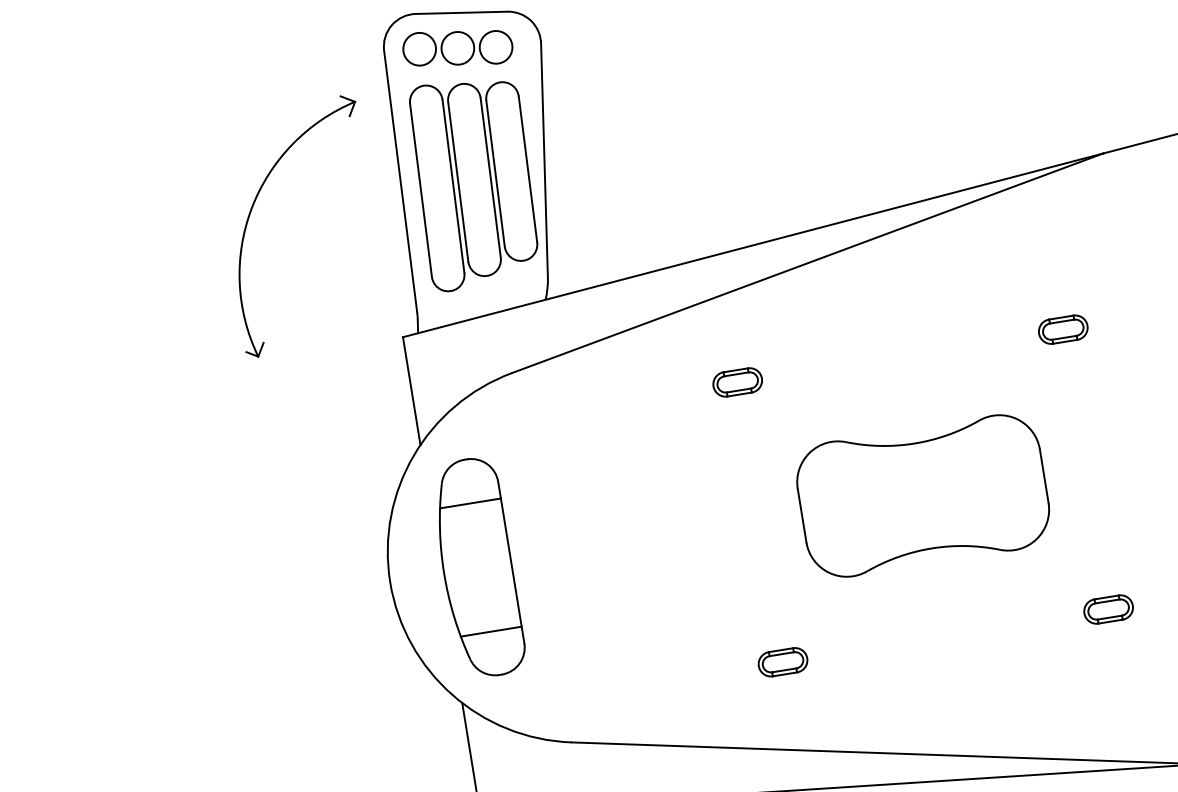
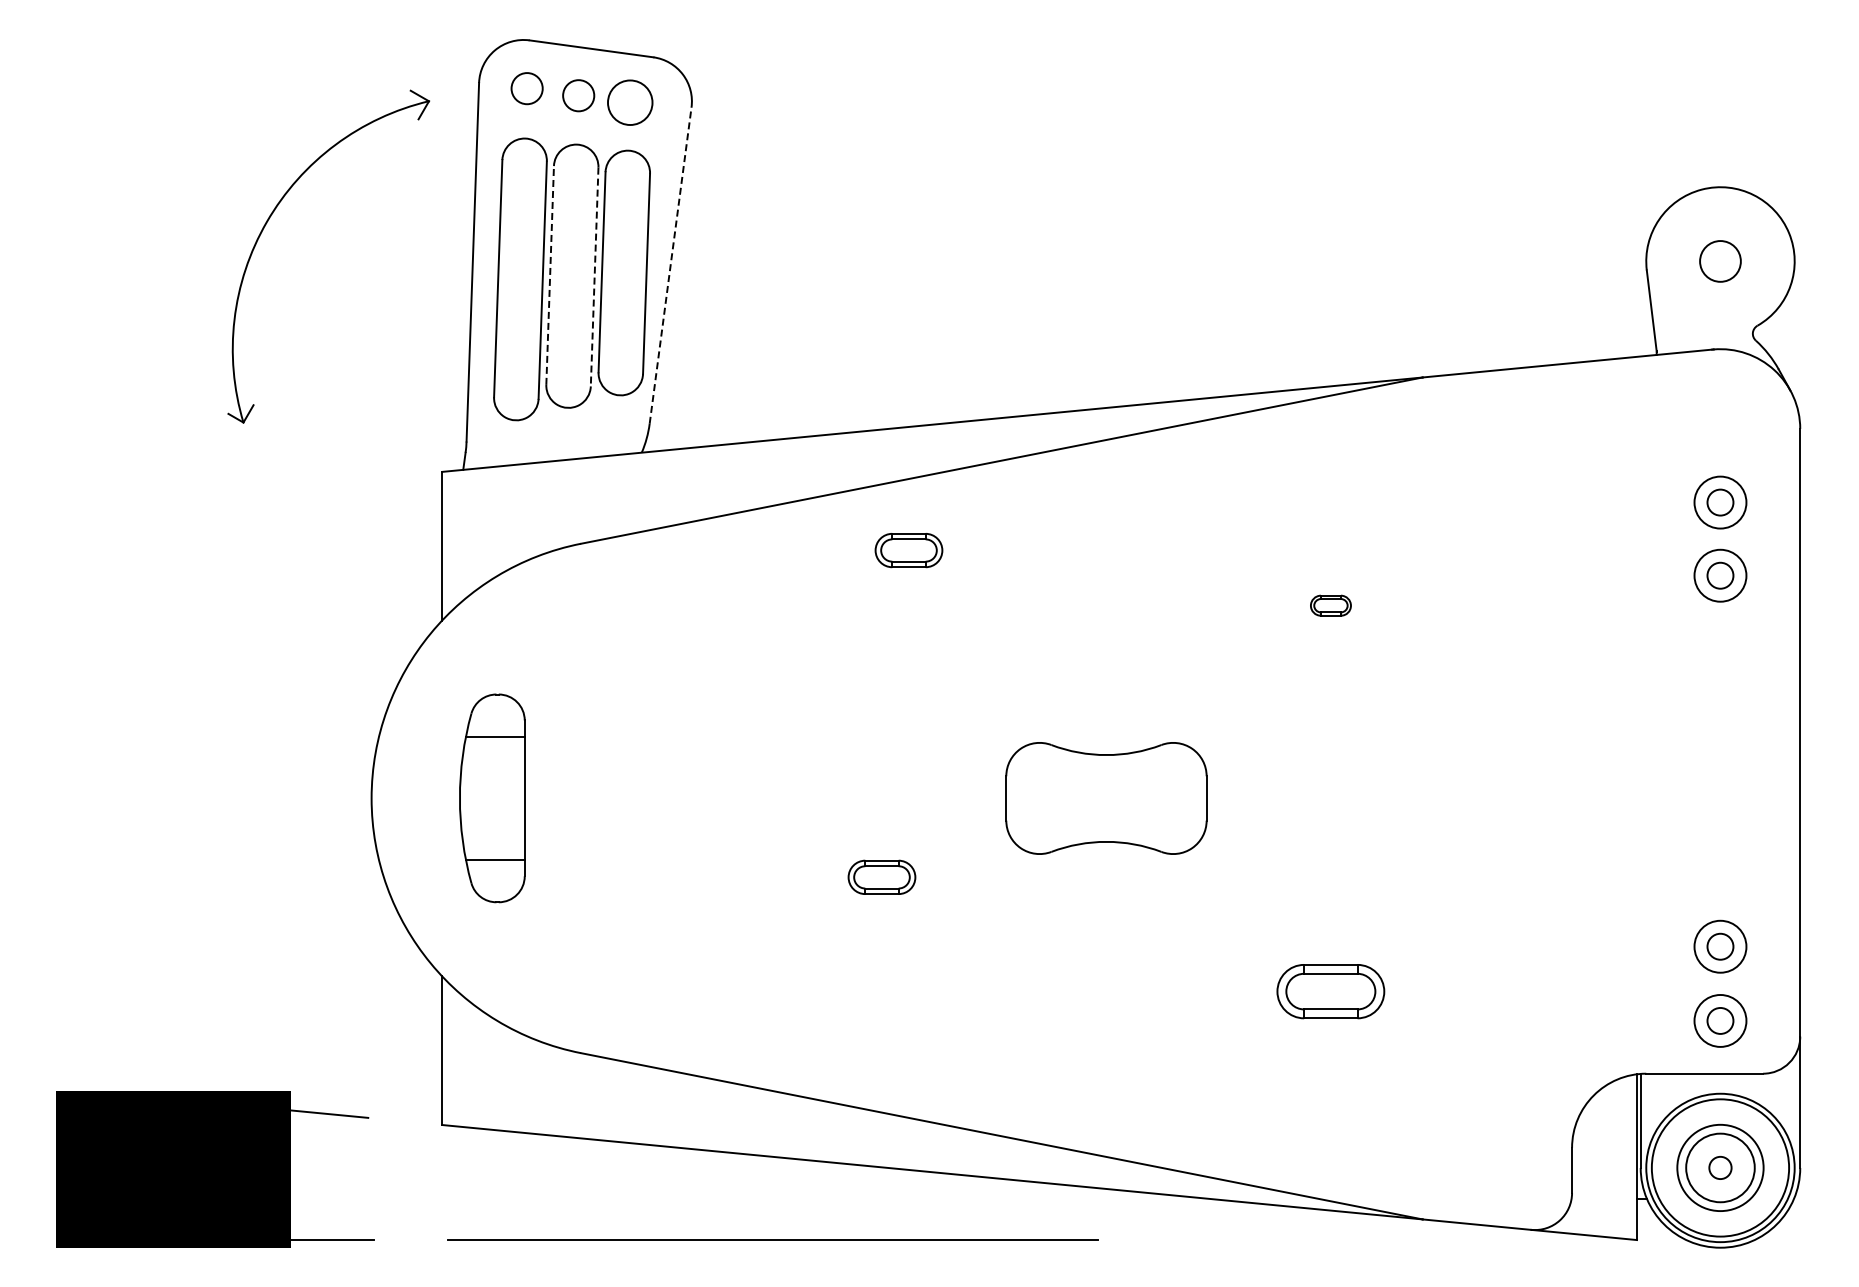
circle: (457, 48) -> (578, 95), size x0.7
circle: (419, 49) -> (526, 88), size x0.7
line: (544, 160) -> (670, 265), solid -> dashed
line: (490, 178) -> (594, 277), solid -> dashed
line: (458, 181) -> (550, 274), solid -> dashed
part: (252, 209) -> (267, 223), moved
part: (1062, 329) -> (1330, 605), size x0.6
part: (737, 382) -> (908, 550), moved
part: (923, 496) -> (1106, 798), size x0.6
part: (477, 568) -> (492, 798), size x0.7
part: (1108, 608) -> (1330, 990), size x1.6
part: (782, 661) -> (881, 876), moved

